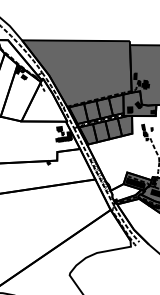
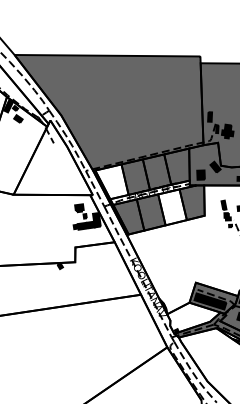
fill: (78, 113) -> (111, 181), removed
fill: (113, 128) -> (172, 206), removed

